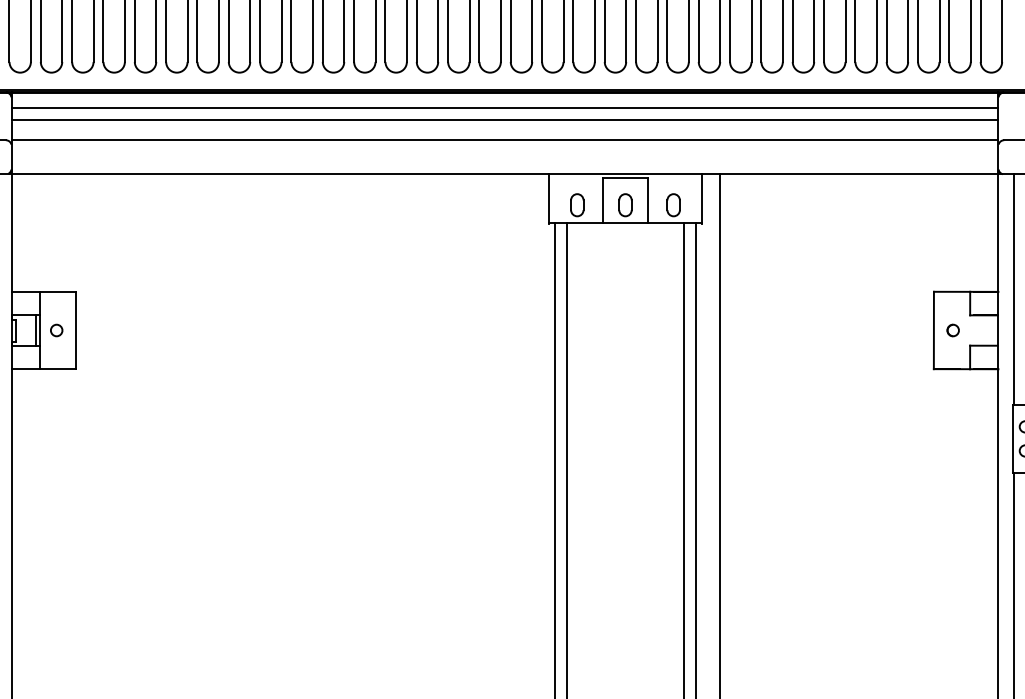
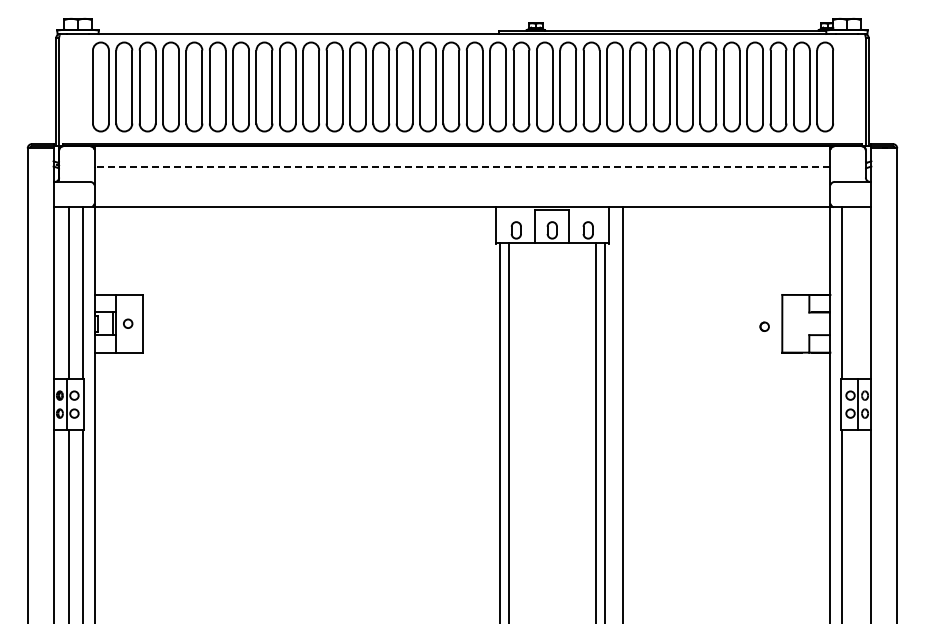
line: (505, 107) -> (462, 157), removed
line: (505, 120) -> (462, 167), solid -> dashed
line: (505, 139) -> (462, 181), removed
part: (952, 330) -> (764, 326), moved

